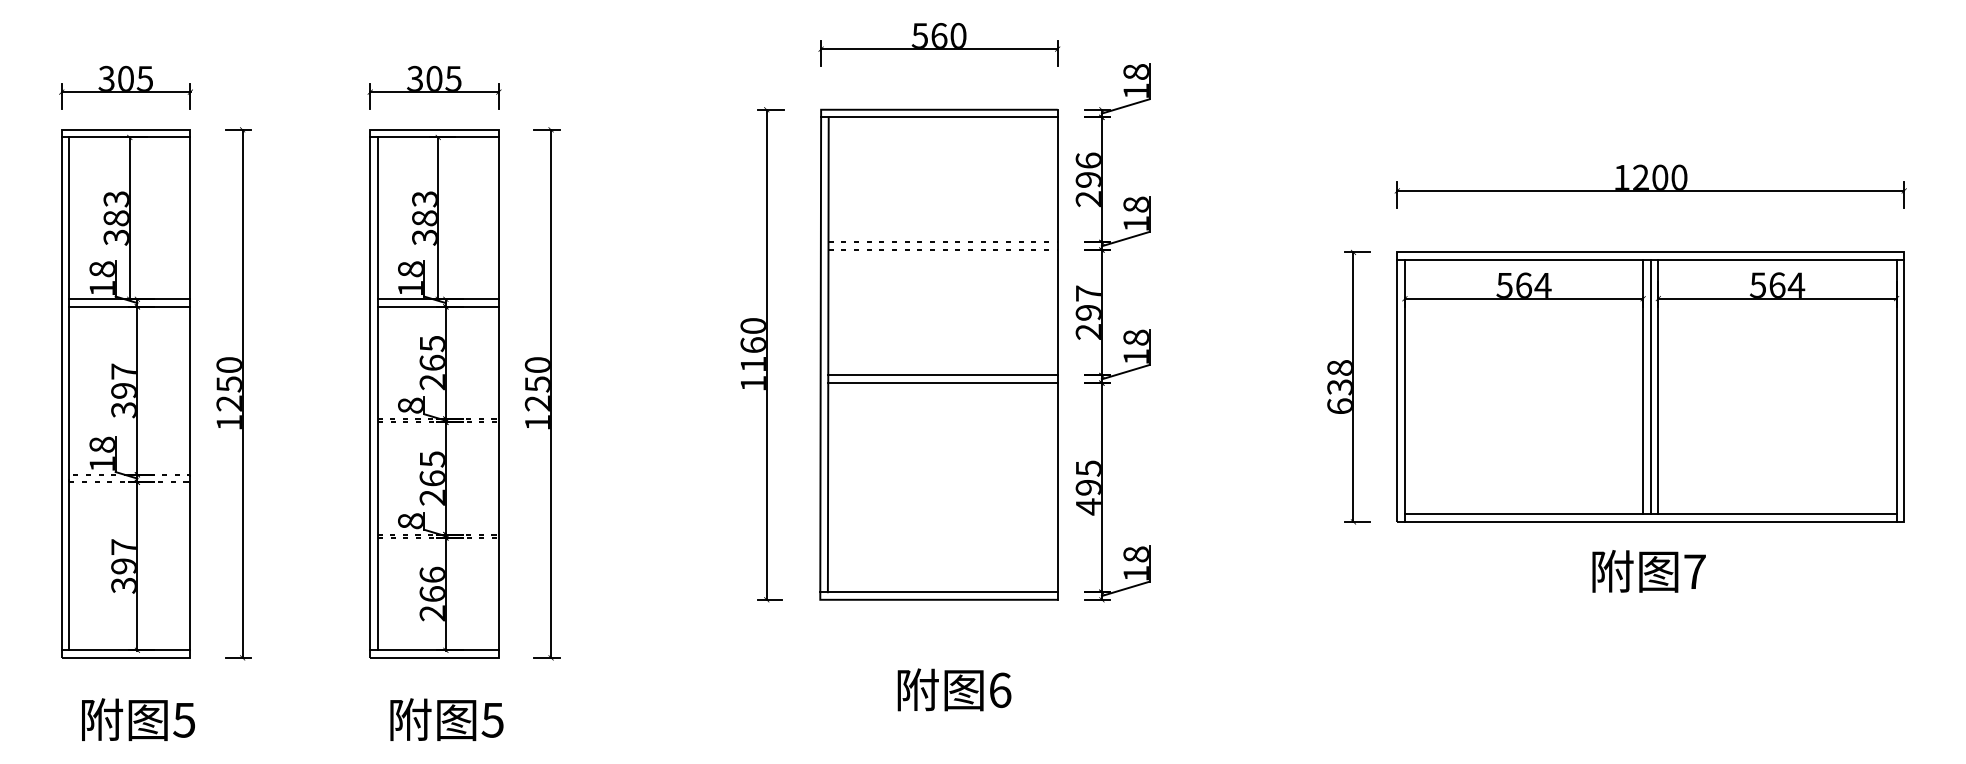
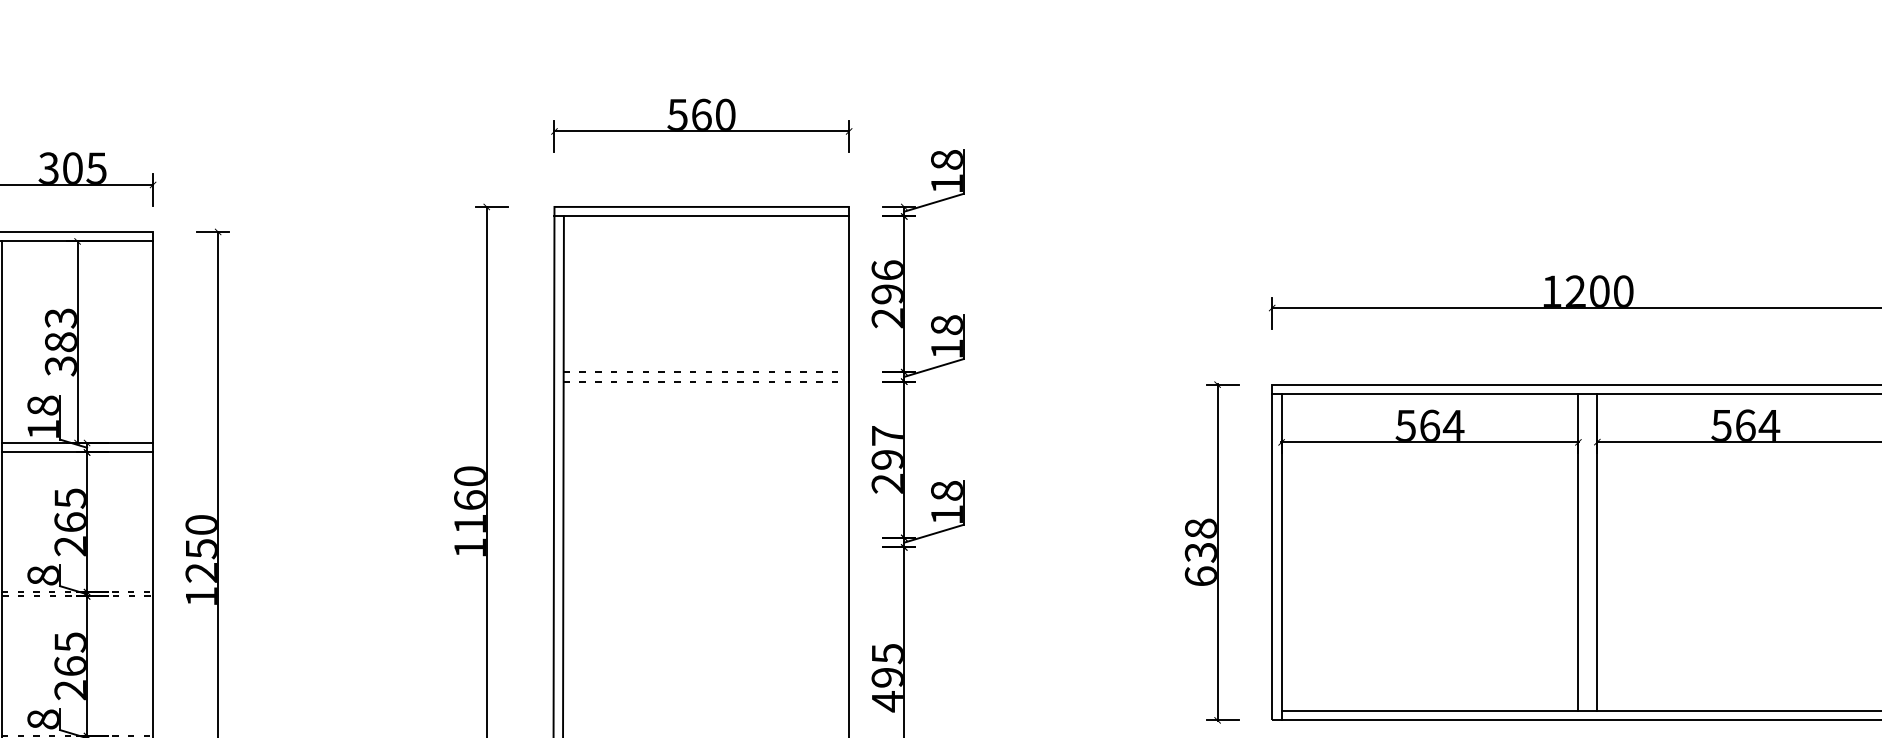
line: (942, 375) -> (705, 537), removed
line: (942, 383) -> (705, 547), removed
line: (1650, 387) -> (1587, 552), removed

